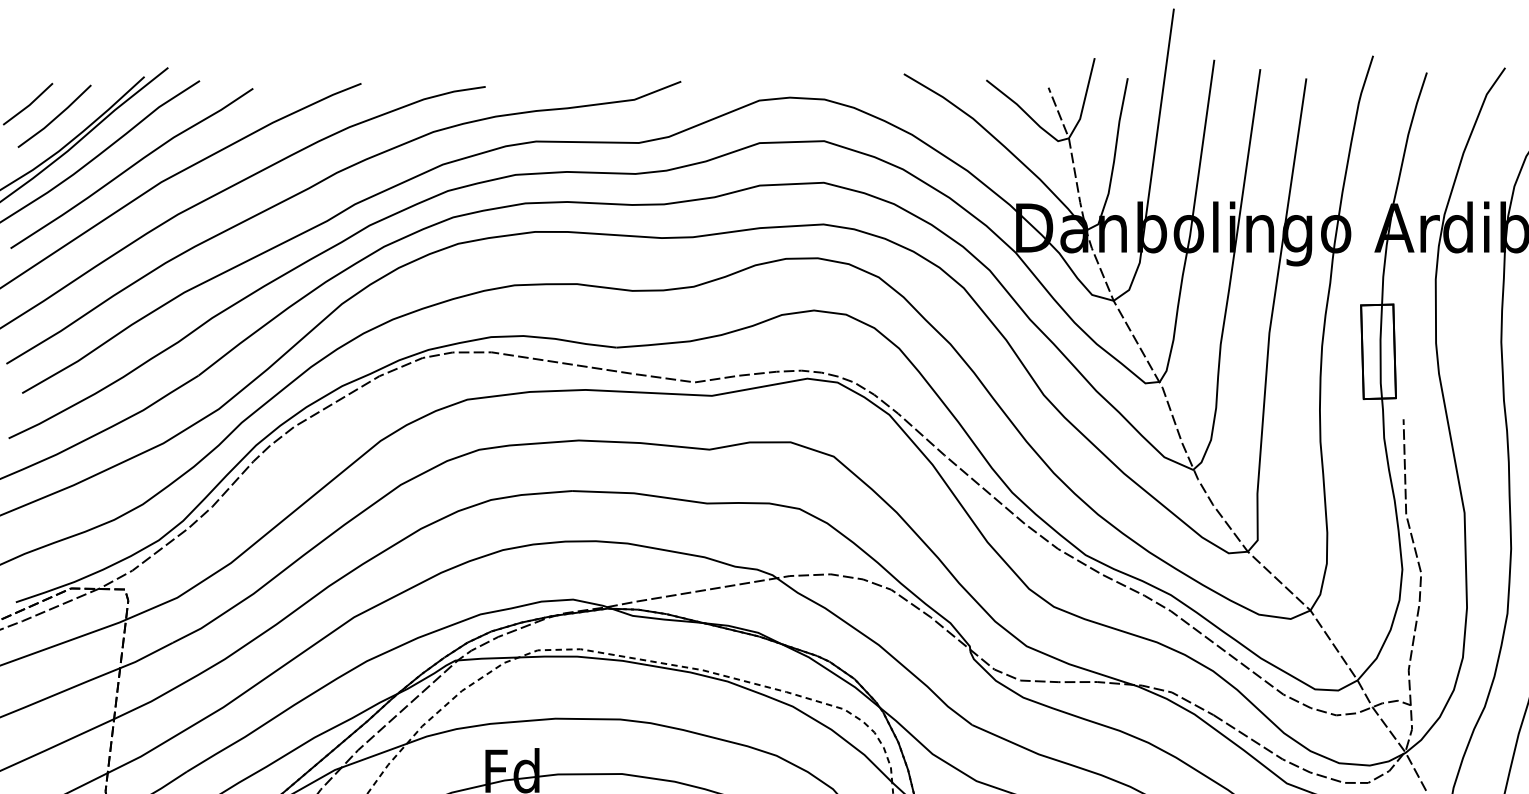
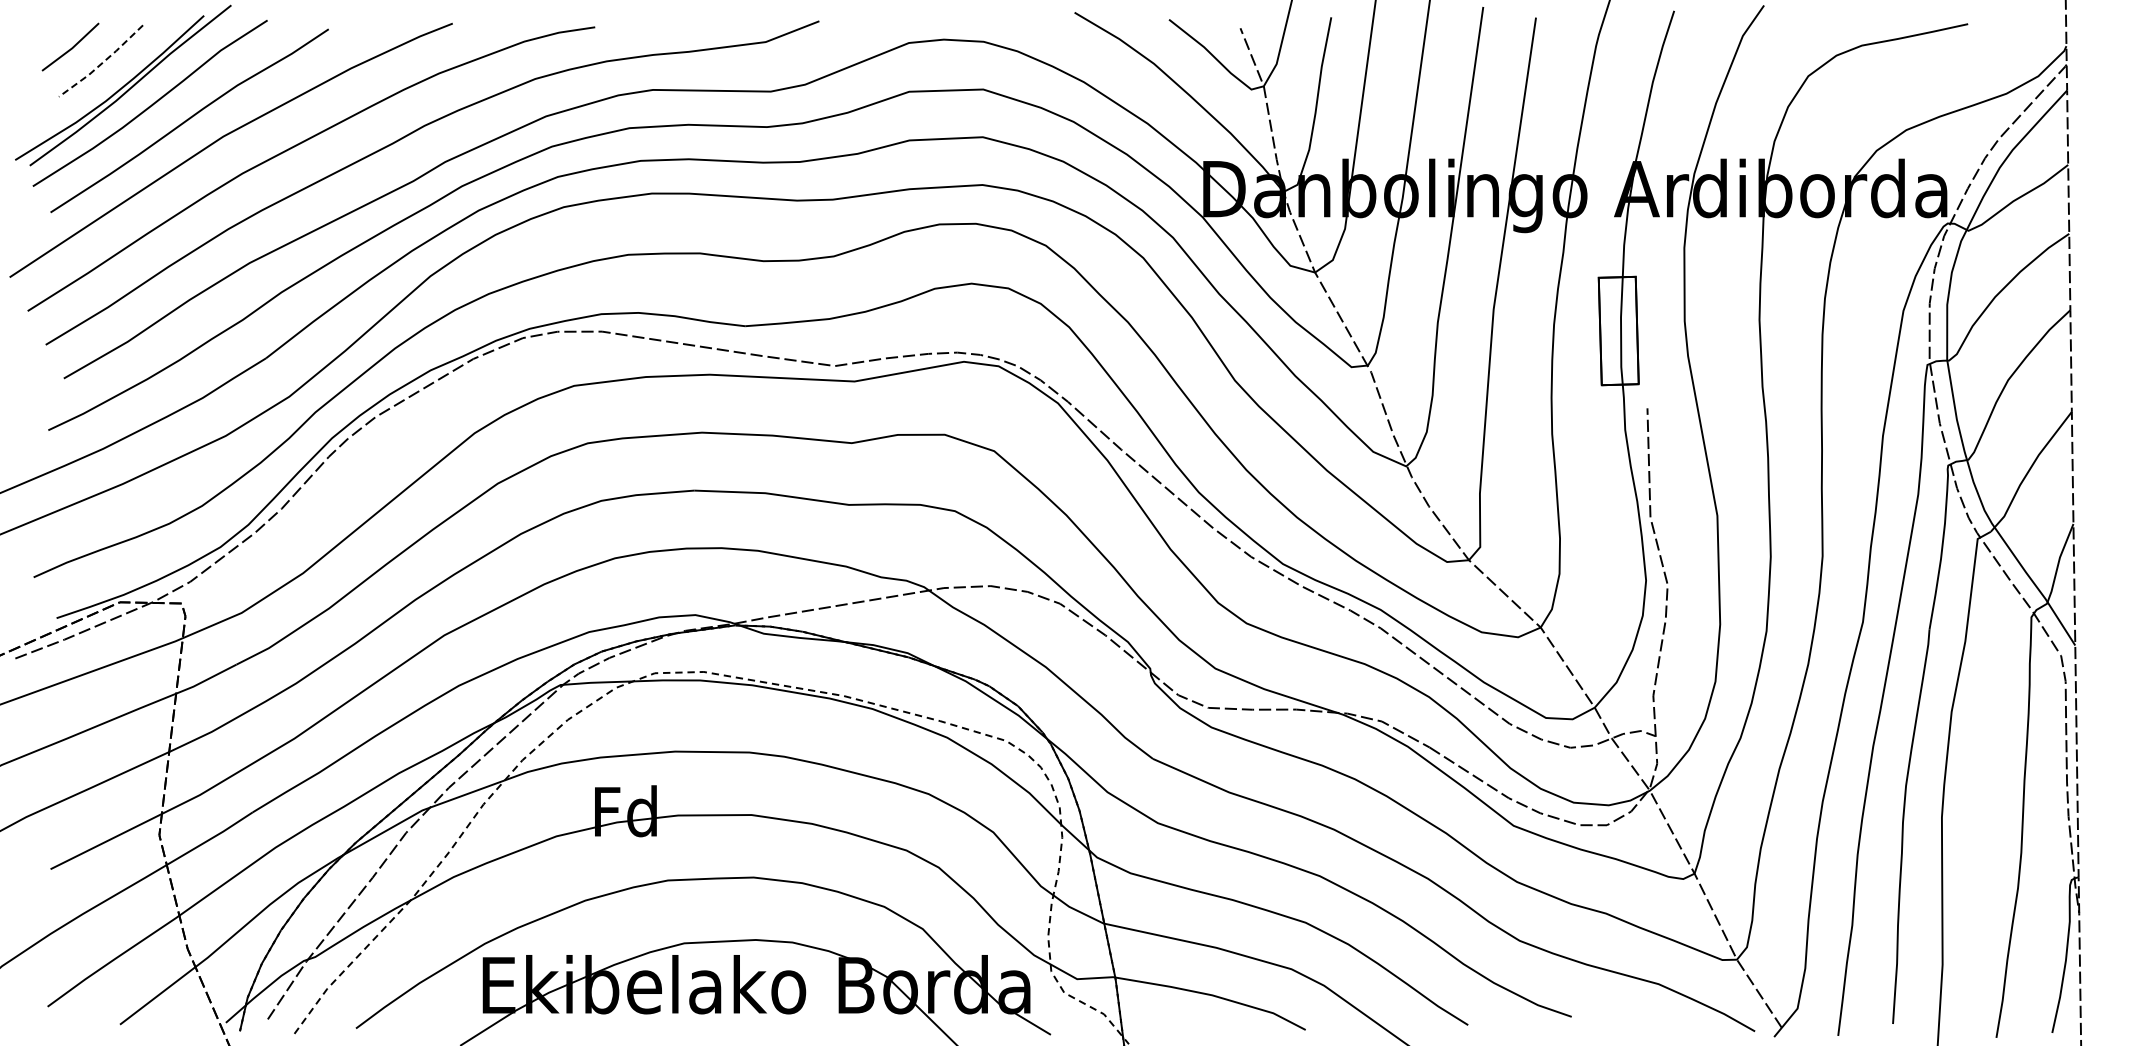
line: (55, 118) -> (102, 63), solid -> dashed

